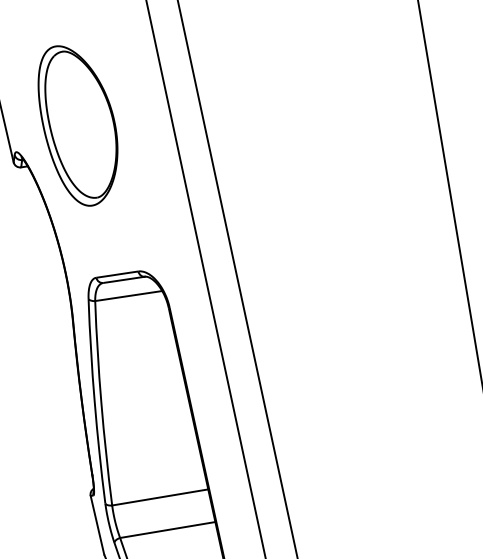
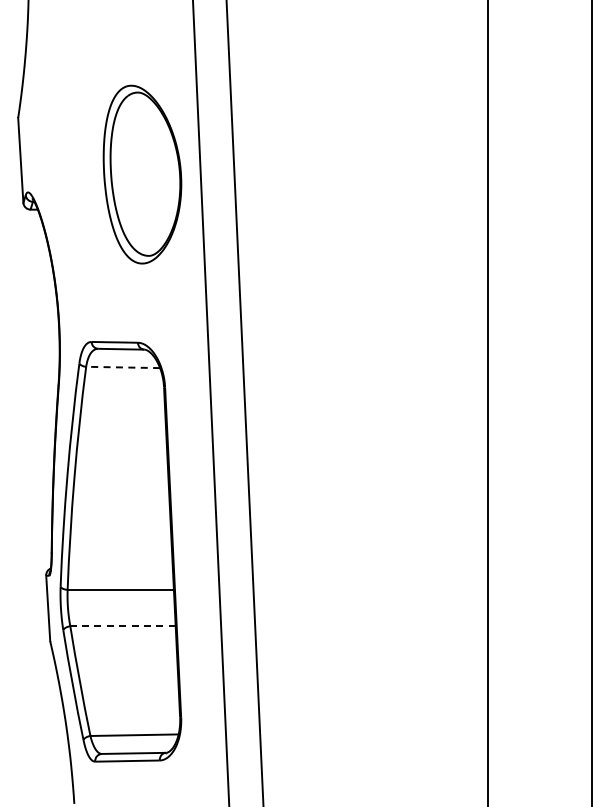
part: (79, 125) -> (142, 174), moved
line: (129, 296) -> (123, 367), solid -> dashed
line: (168, 530) -> (123, 626), solid -> dashed

